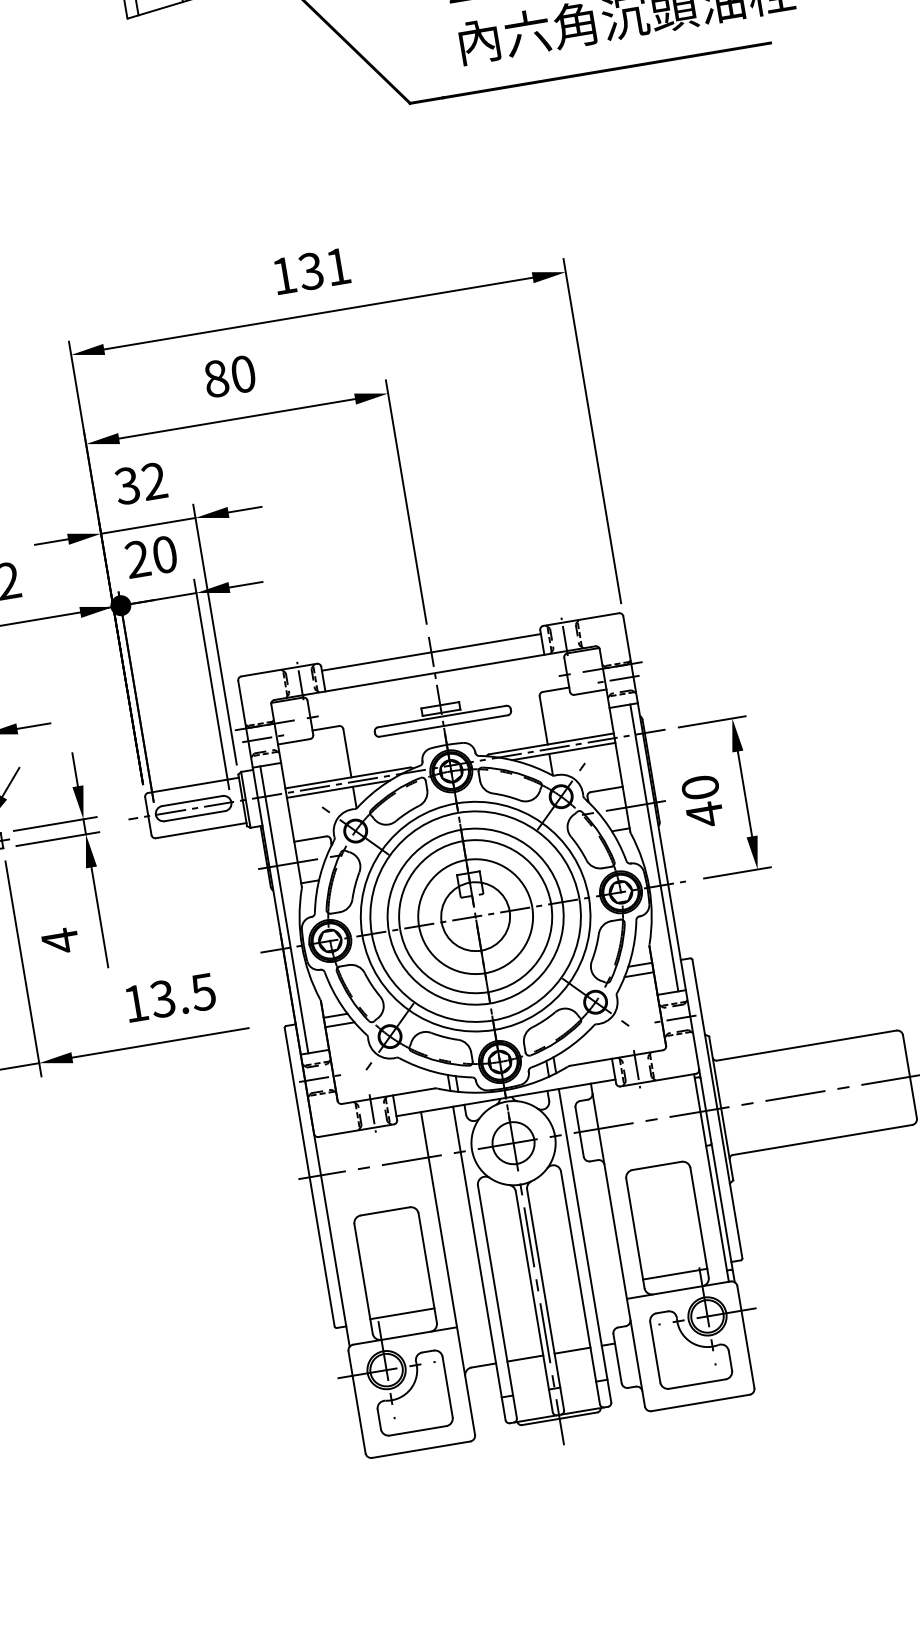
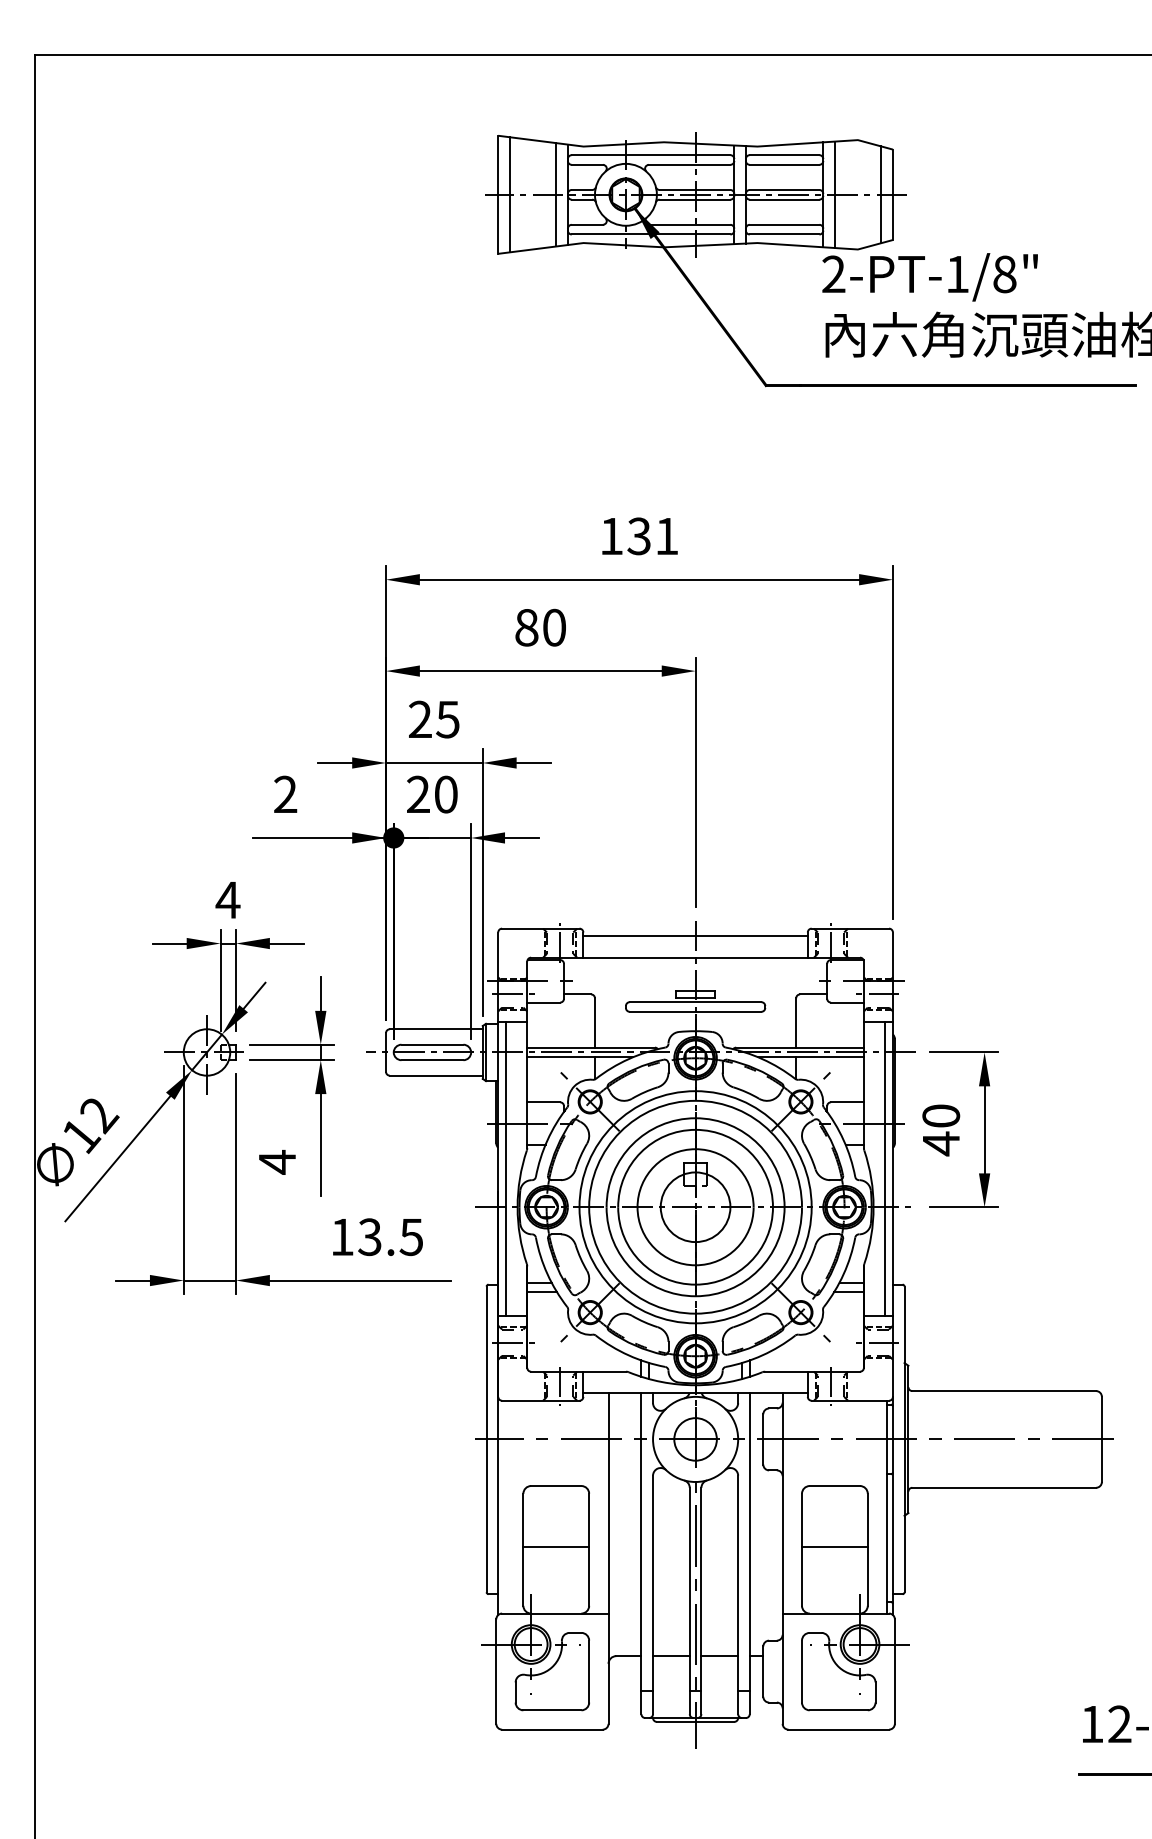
text: (140, 483) -> (433, 719), 32 -> 25
line: (674, 1274) -> (834, 1547), moved
line: (402, 1314) -> (556, 1547), moved

